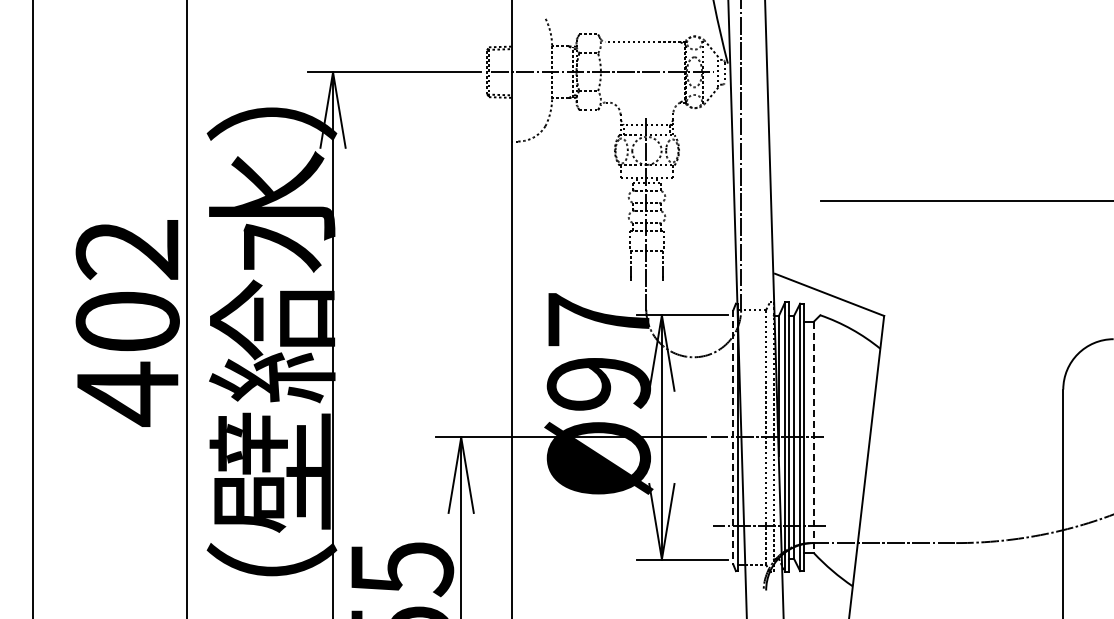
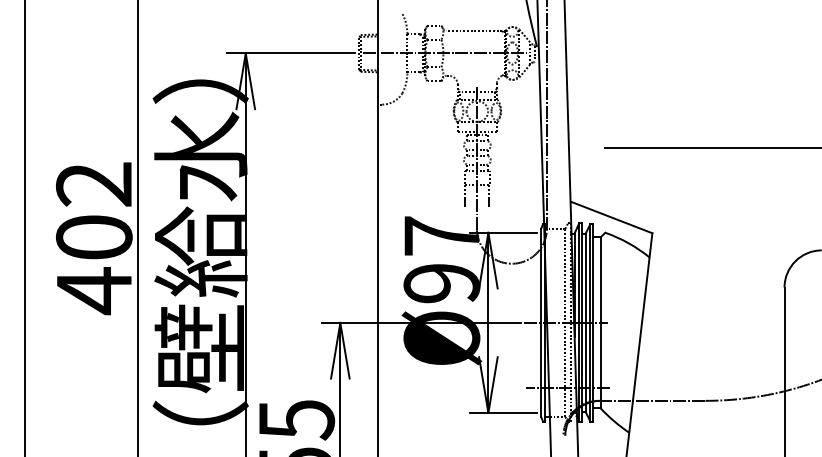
line: (733, 437) -> (541, 322), dashed -> solid
line: (814, 437) -> (600, 322), dashed -> solid

